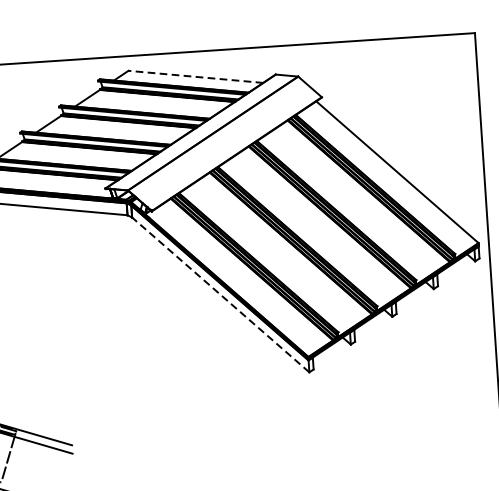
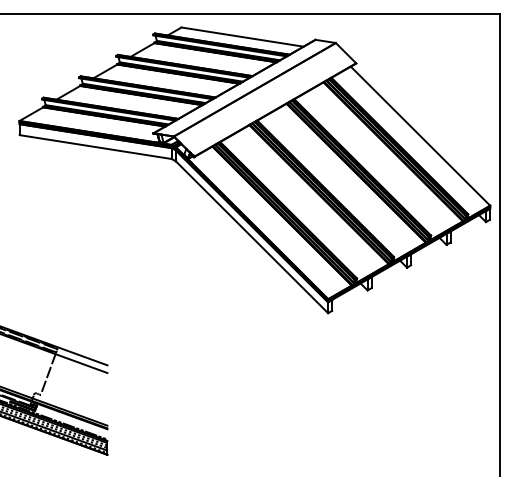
line: (195, 77) -> (242, 37), dashed -> solid
line: (220, 294) -> (251, 236), dashed -> solid

